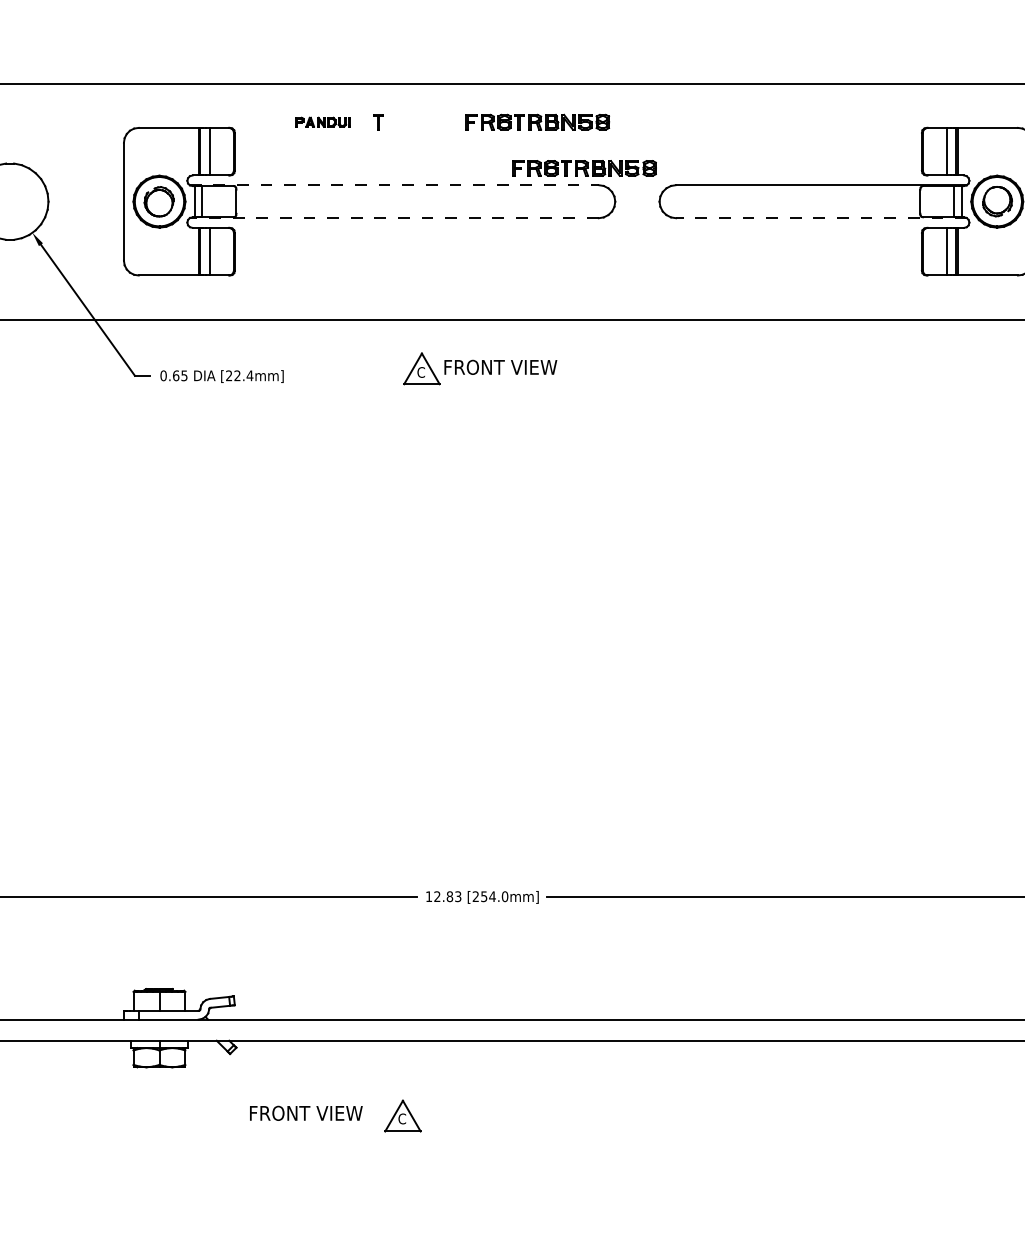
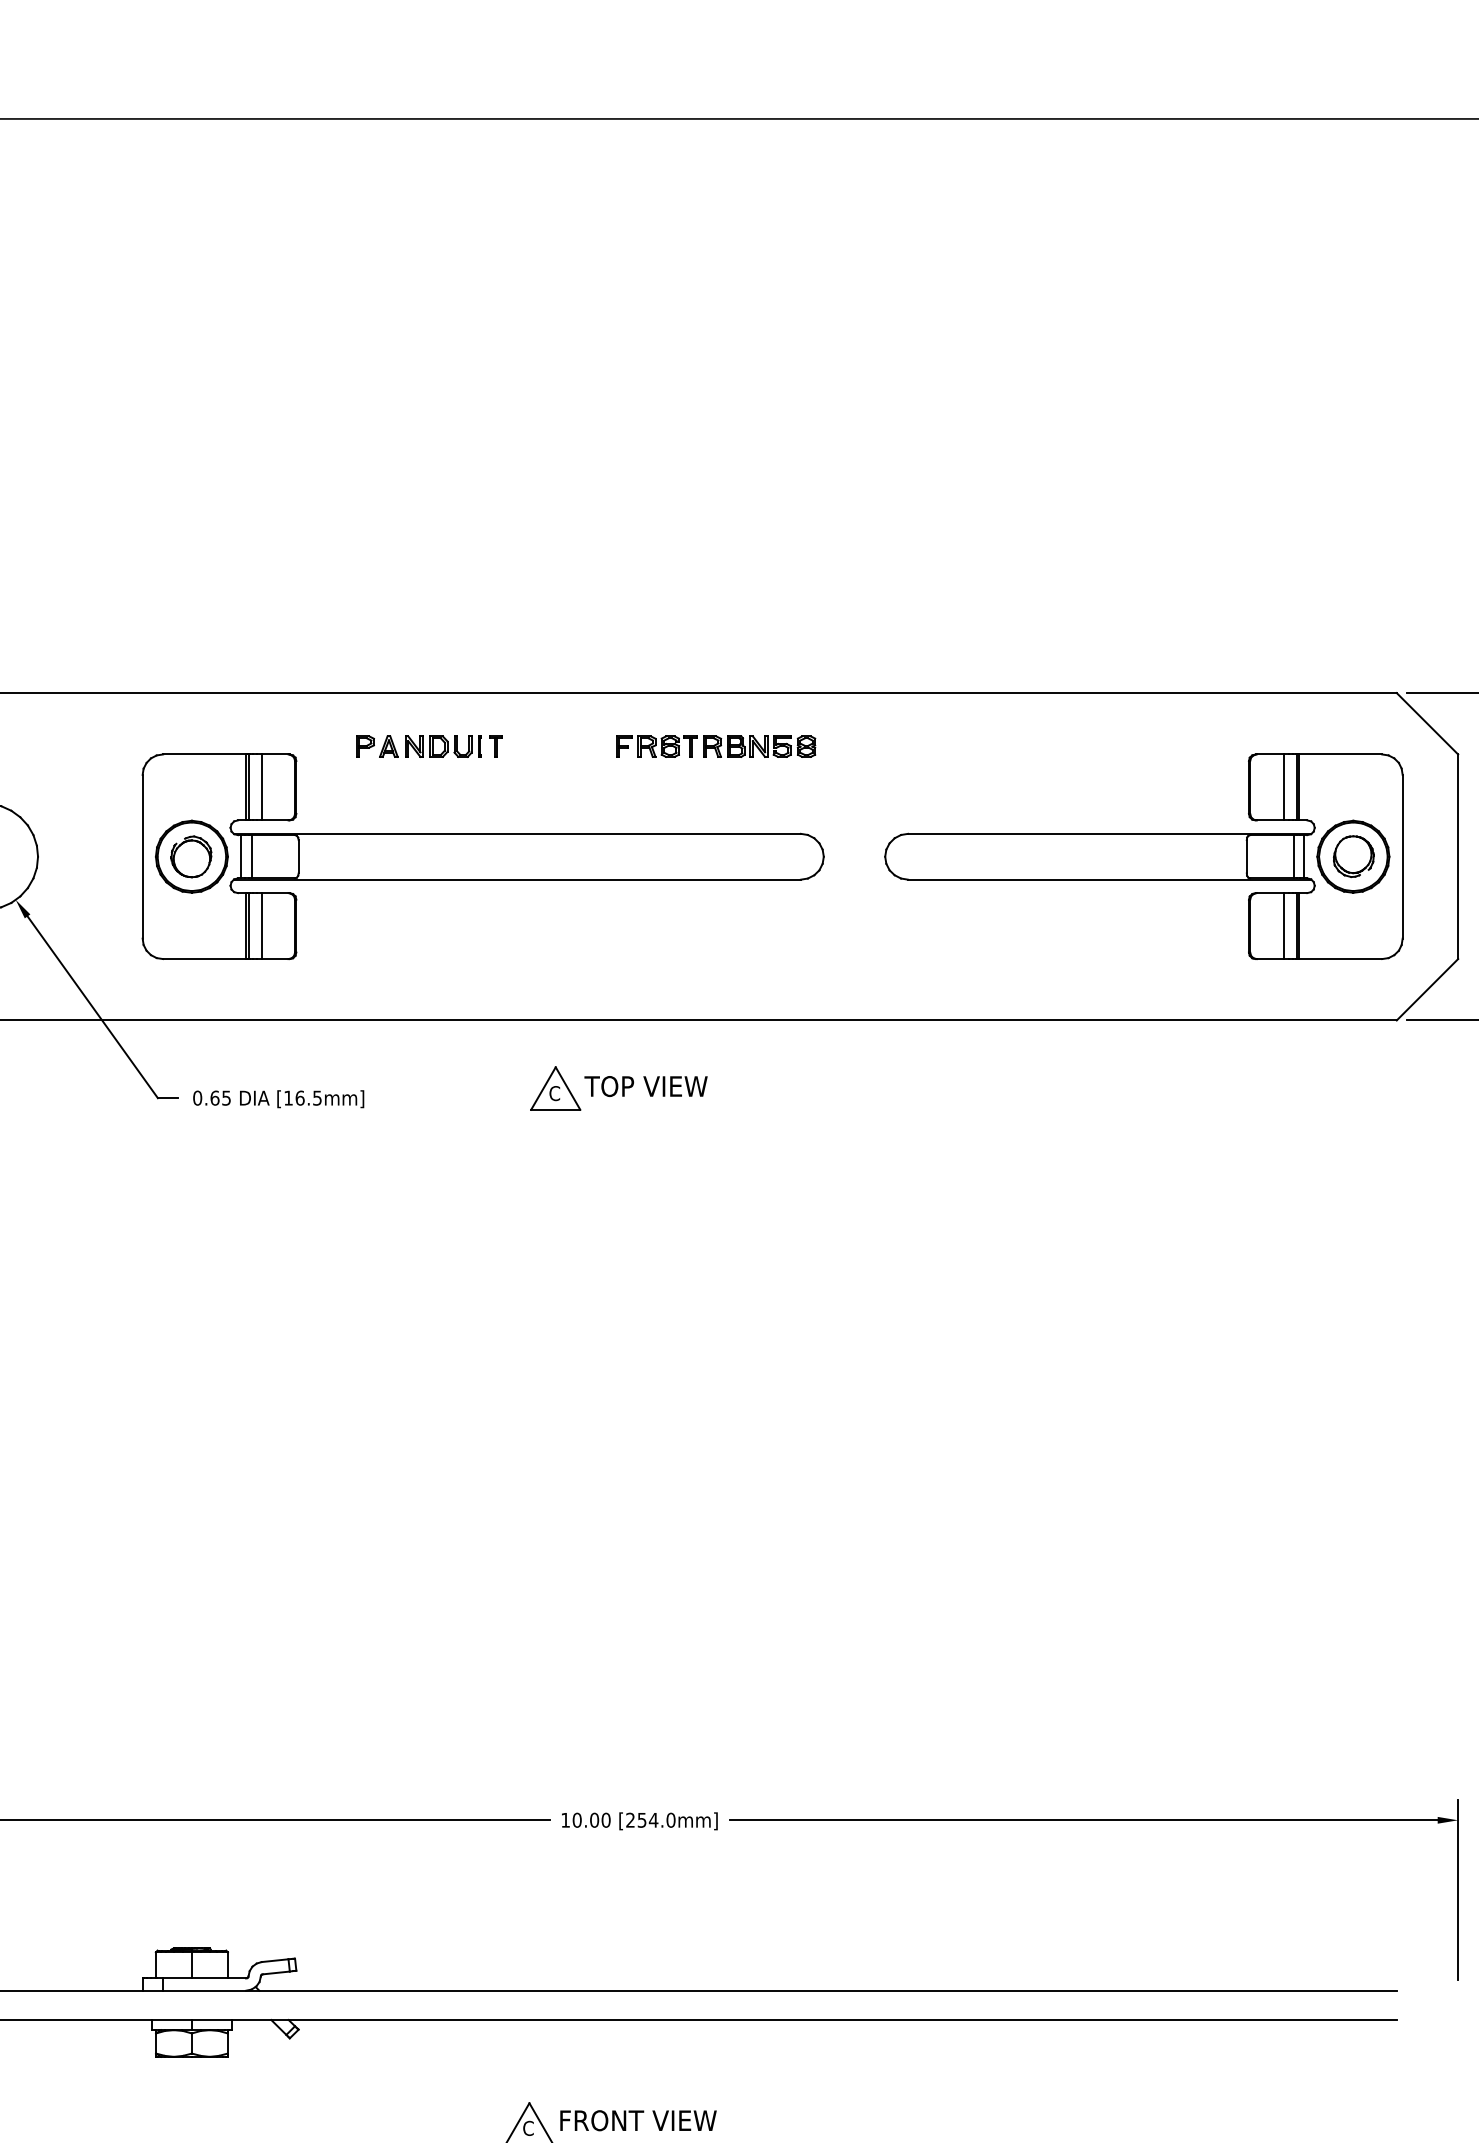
part: (322, 122) -> (418, 746), size x1.67
part: (584, 168) -> (781, 810), removed
line: (394, 184) -> (517, 833), dashed -> solid
line: (394, 218) -> (517, 879), dashed -> solid
line: (821, 218) -> (1109, 879), dashed -> solid
text: (499, 367) -> (663, 1086), FRONT VIEW -> TOP VIEW
text: (239, 375) -> (303, 1097), [22.4mm] -> [16.5mm]
text: (447, 896) -> (591, 1819), 12.83 -> 10.00
text: (306, 1113) -> (638, 2120), moved

